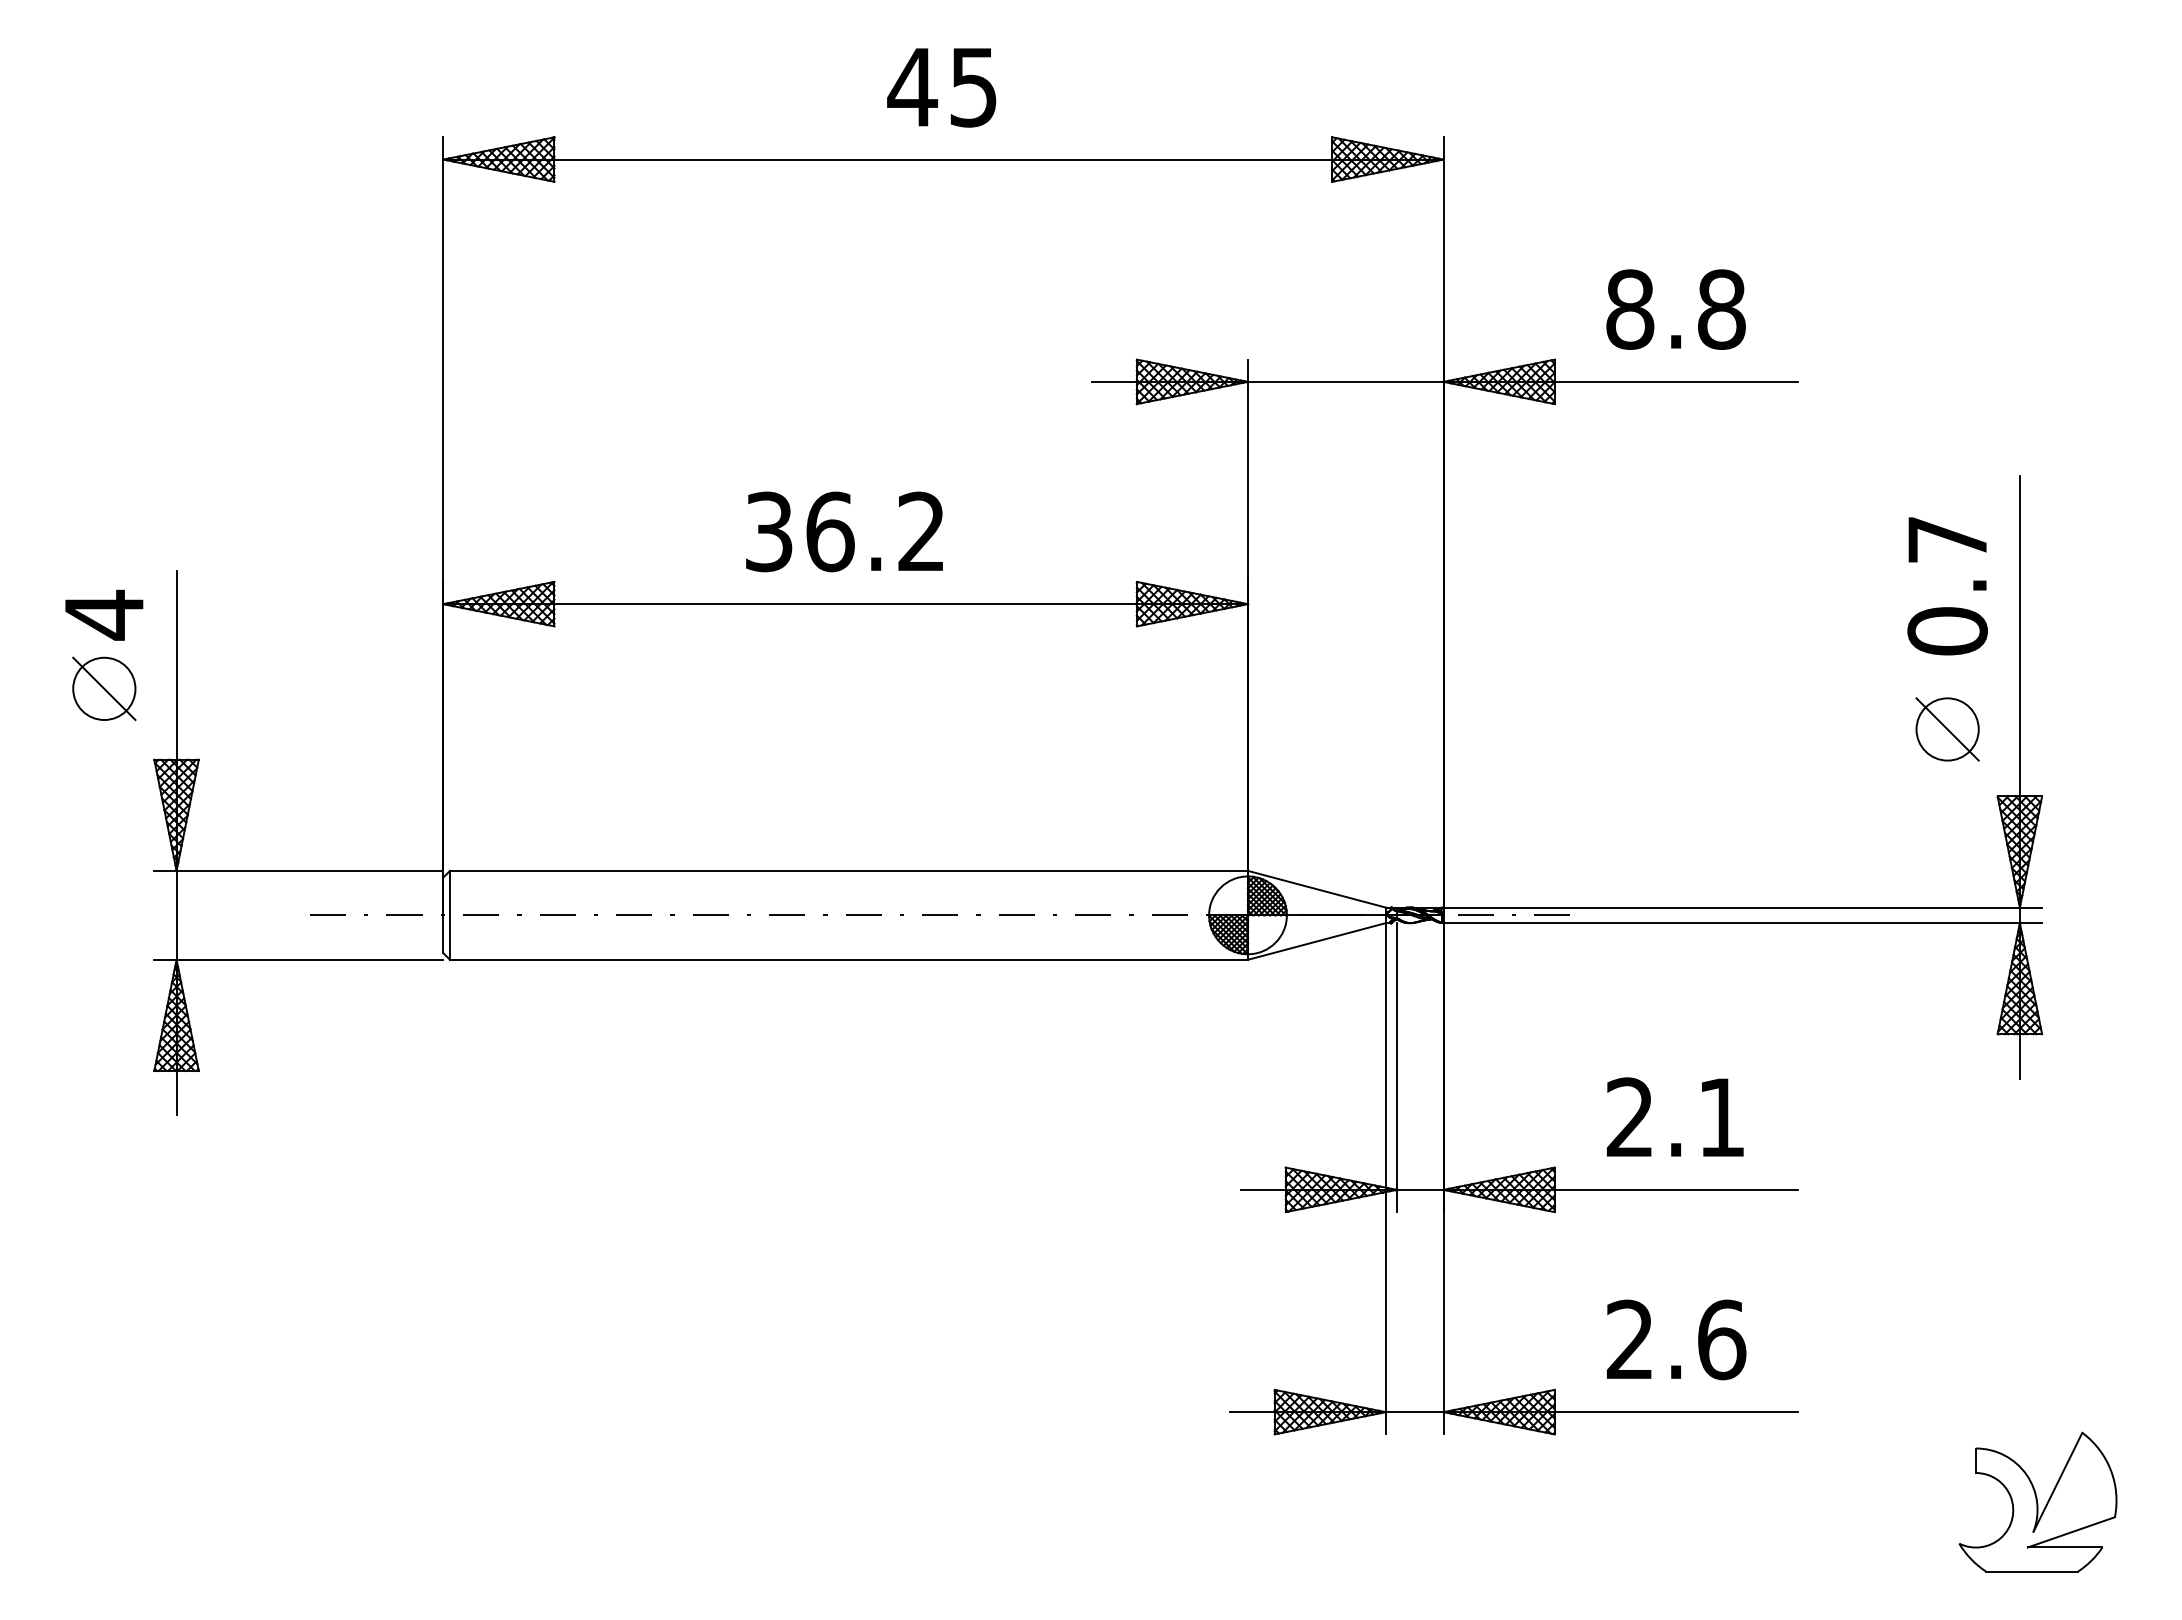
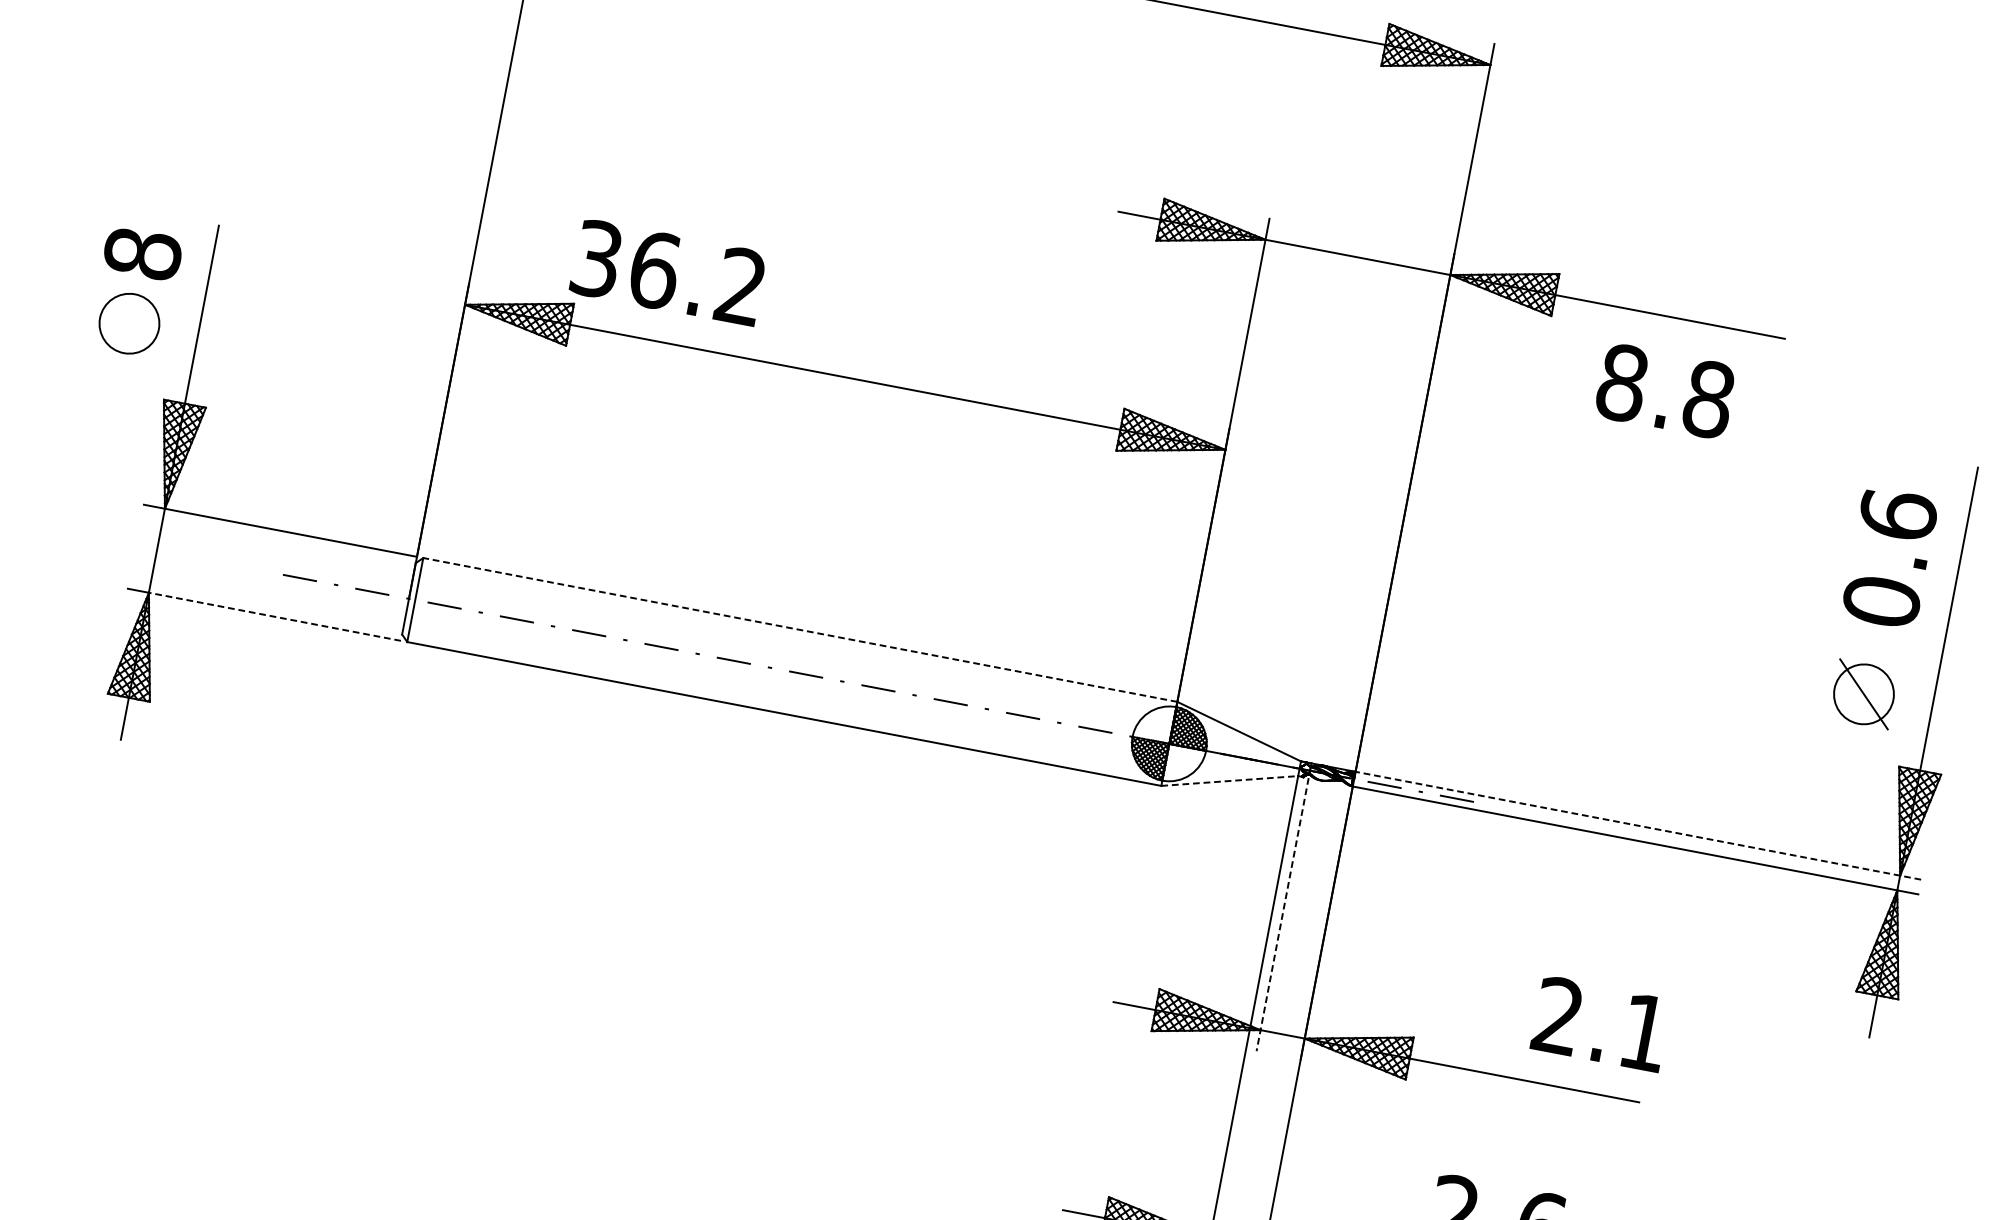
text: (1675, 309) -> (1665, 391), moved
text: (844, 531) -> (668, 272), moved
text: (1947, 539) -> (1898, 514), 0.7 -> 0.6
text: (104, 614) -> (143, 253), 4 -> 8
line: (104, 688) -> (129, 323), removed
line: (849, 870) -> (800, 629), solid -> dashed
line: (1742, 907) -> (1638, 825), solid -> dashed
line: (1317, 941) -> (1230, 781), solid -> dashed
line: (309, 959) -> (274, 616), solid -> dashed
line: (1396, 1068) -> (1282, 915), solid -> dashed
text: (1675, 1116) -> (1601, 1023), moved

